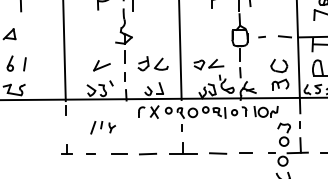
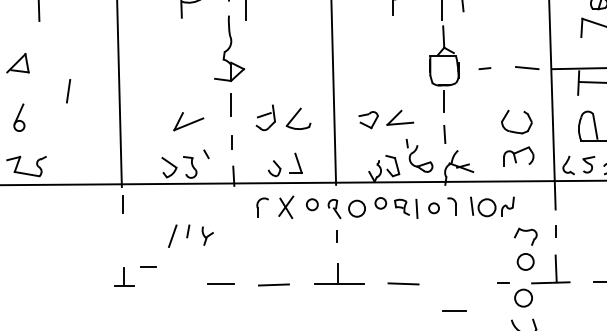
line: (24, 64) -> (67, 91), moved
line: (245, 152) -> (454, 309), moved
line: (90, 153) -> (147, 265), moved

